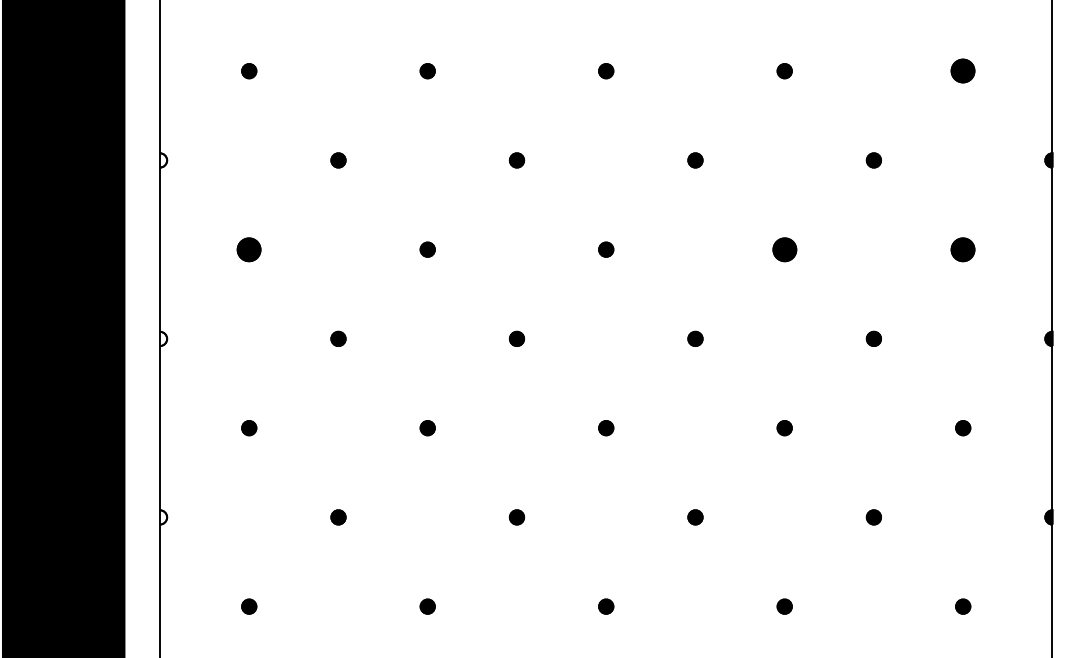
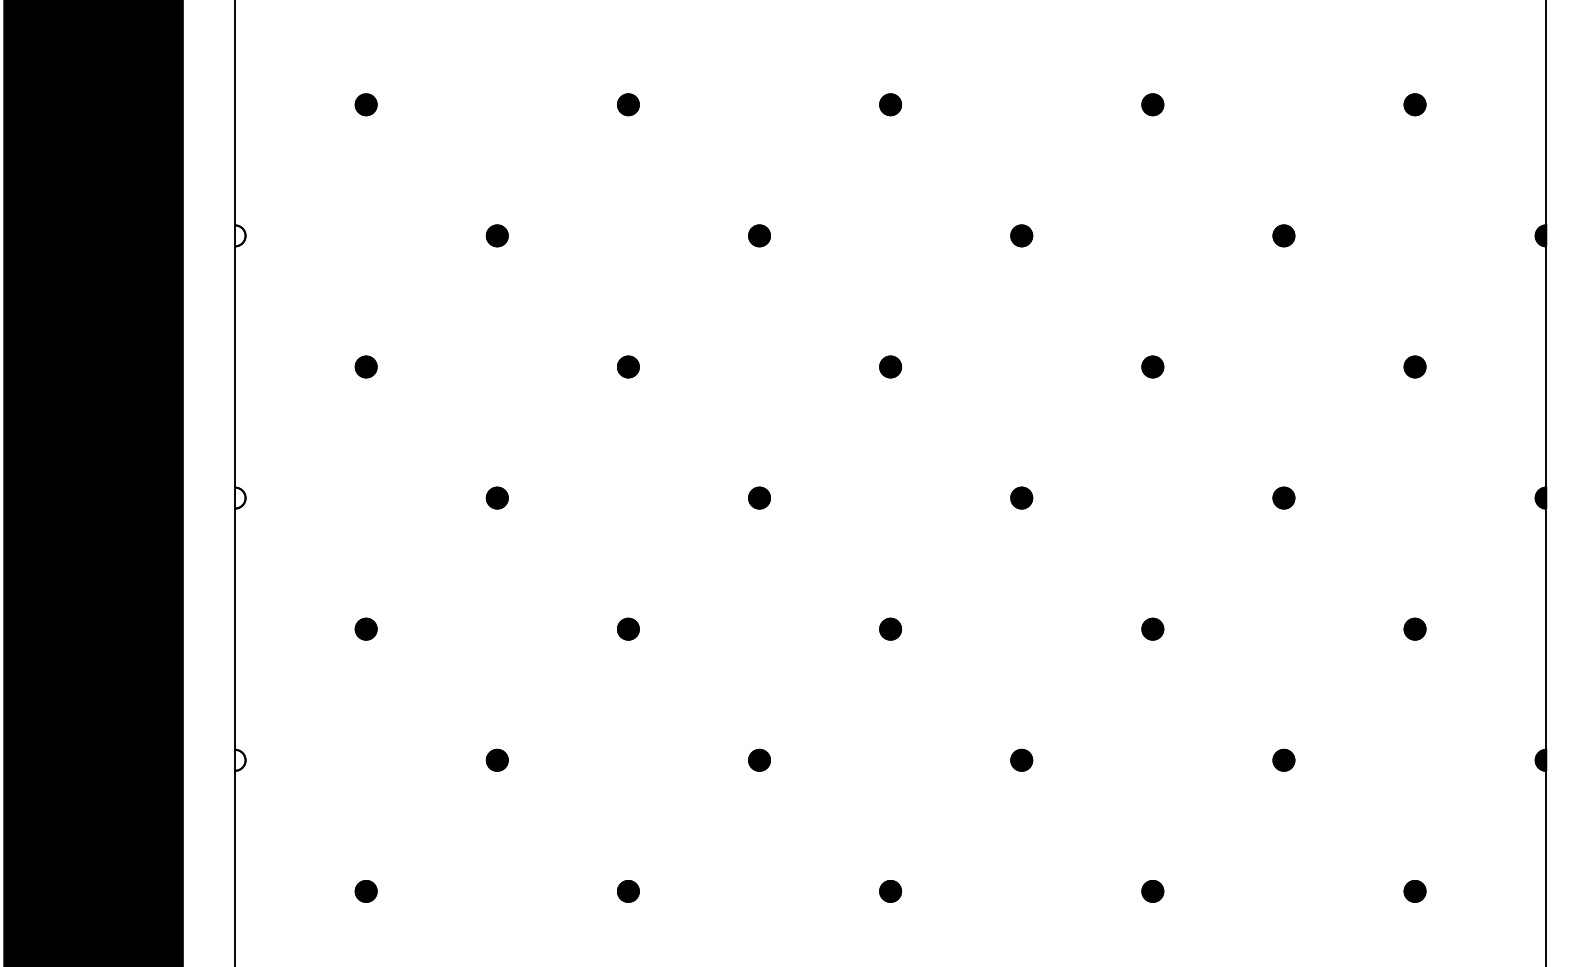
part: (963, 71) -> (1415, 105), size x0.62
part: (249, 249) -> (366, 366), size x0.62
part: (784, 249) -> (1152, 366), size x0.62
part: (963, 249) -> (1415, 366), size x0.62

